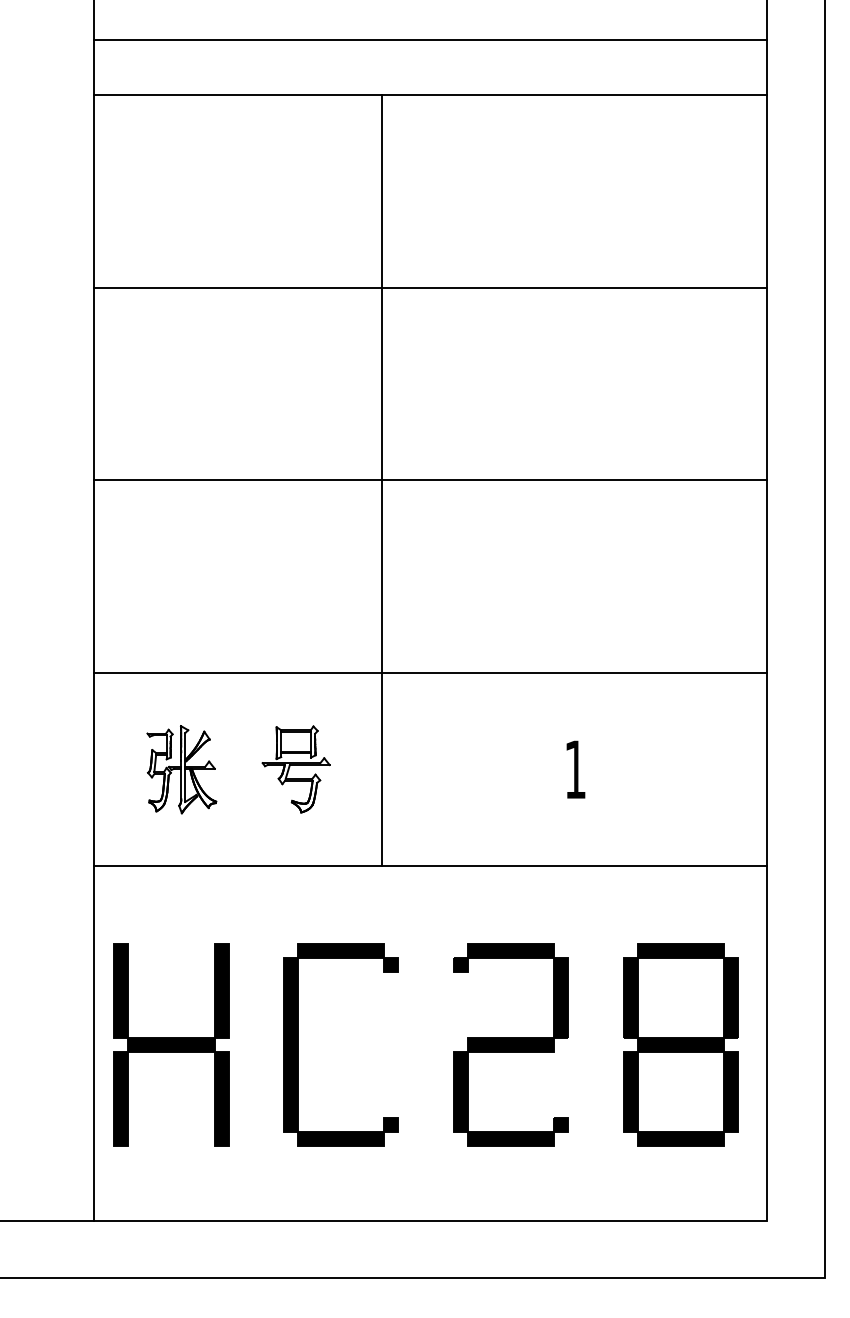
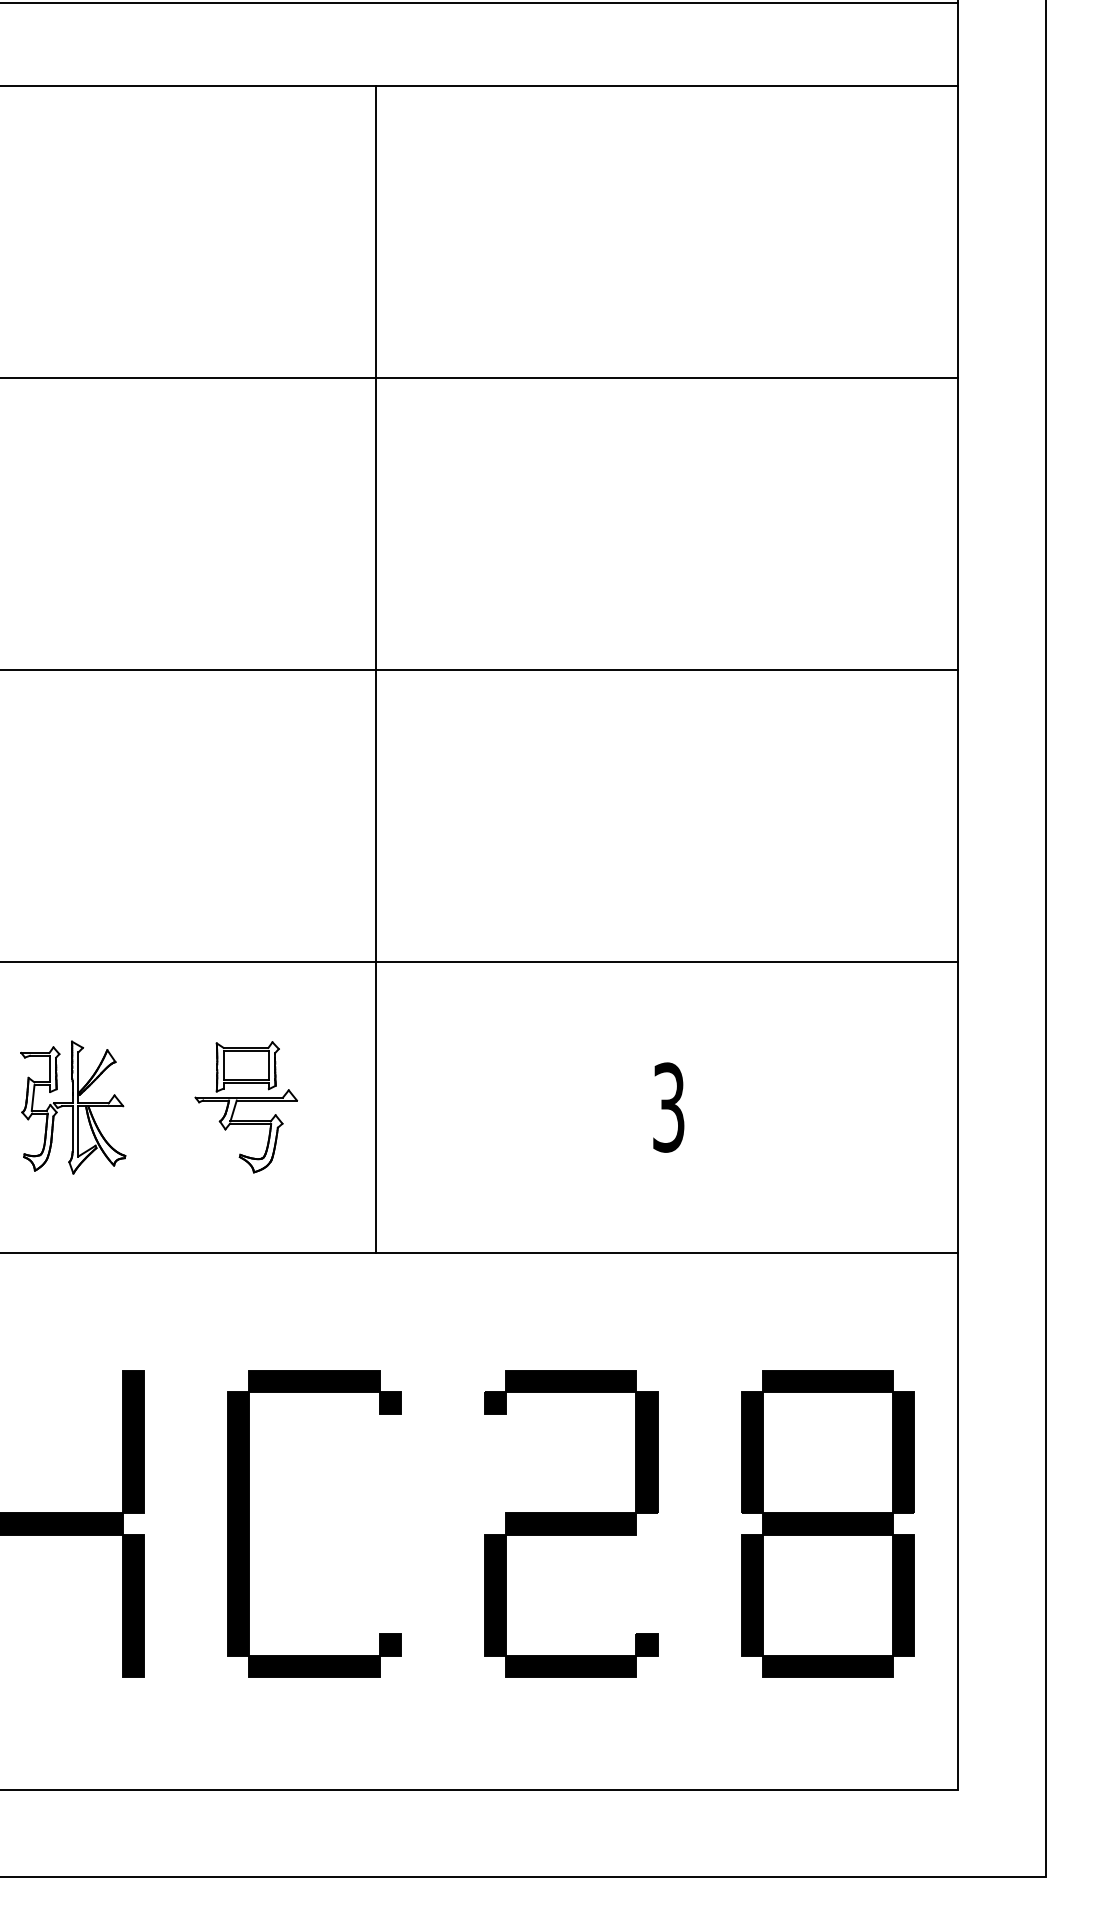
text: (575, 769) -> (668, 1107), 1 -> 3

